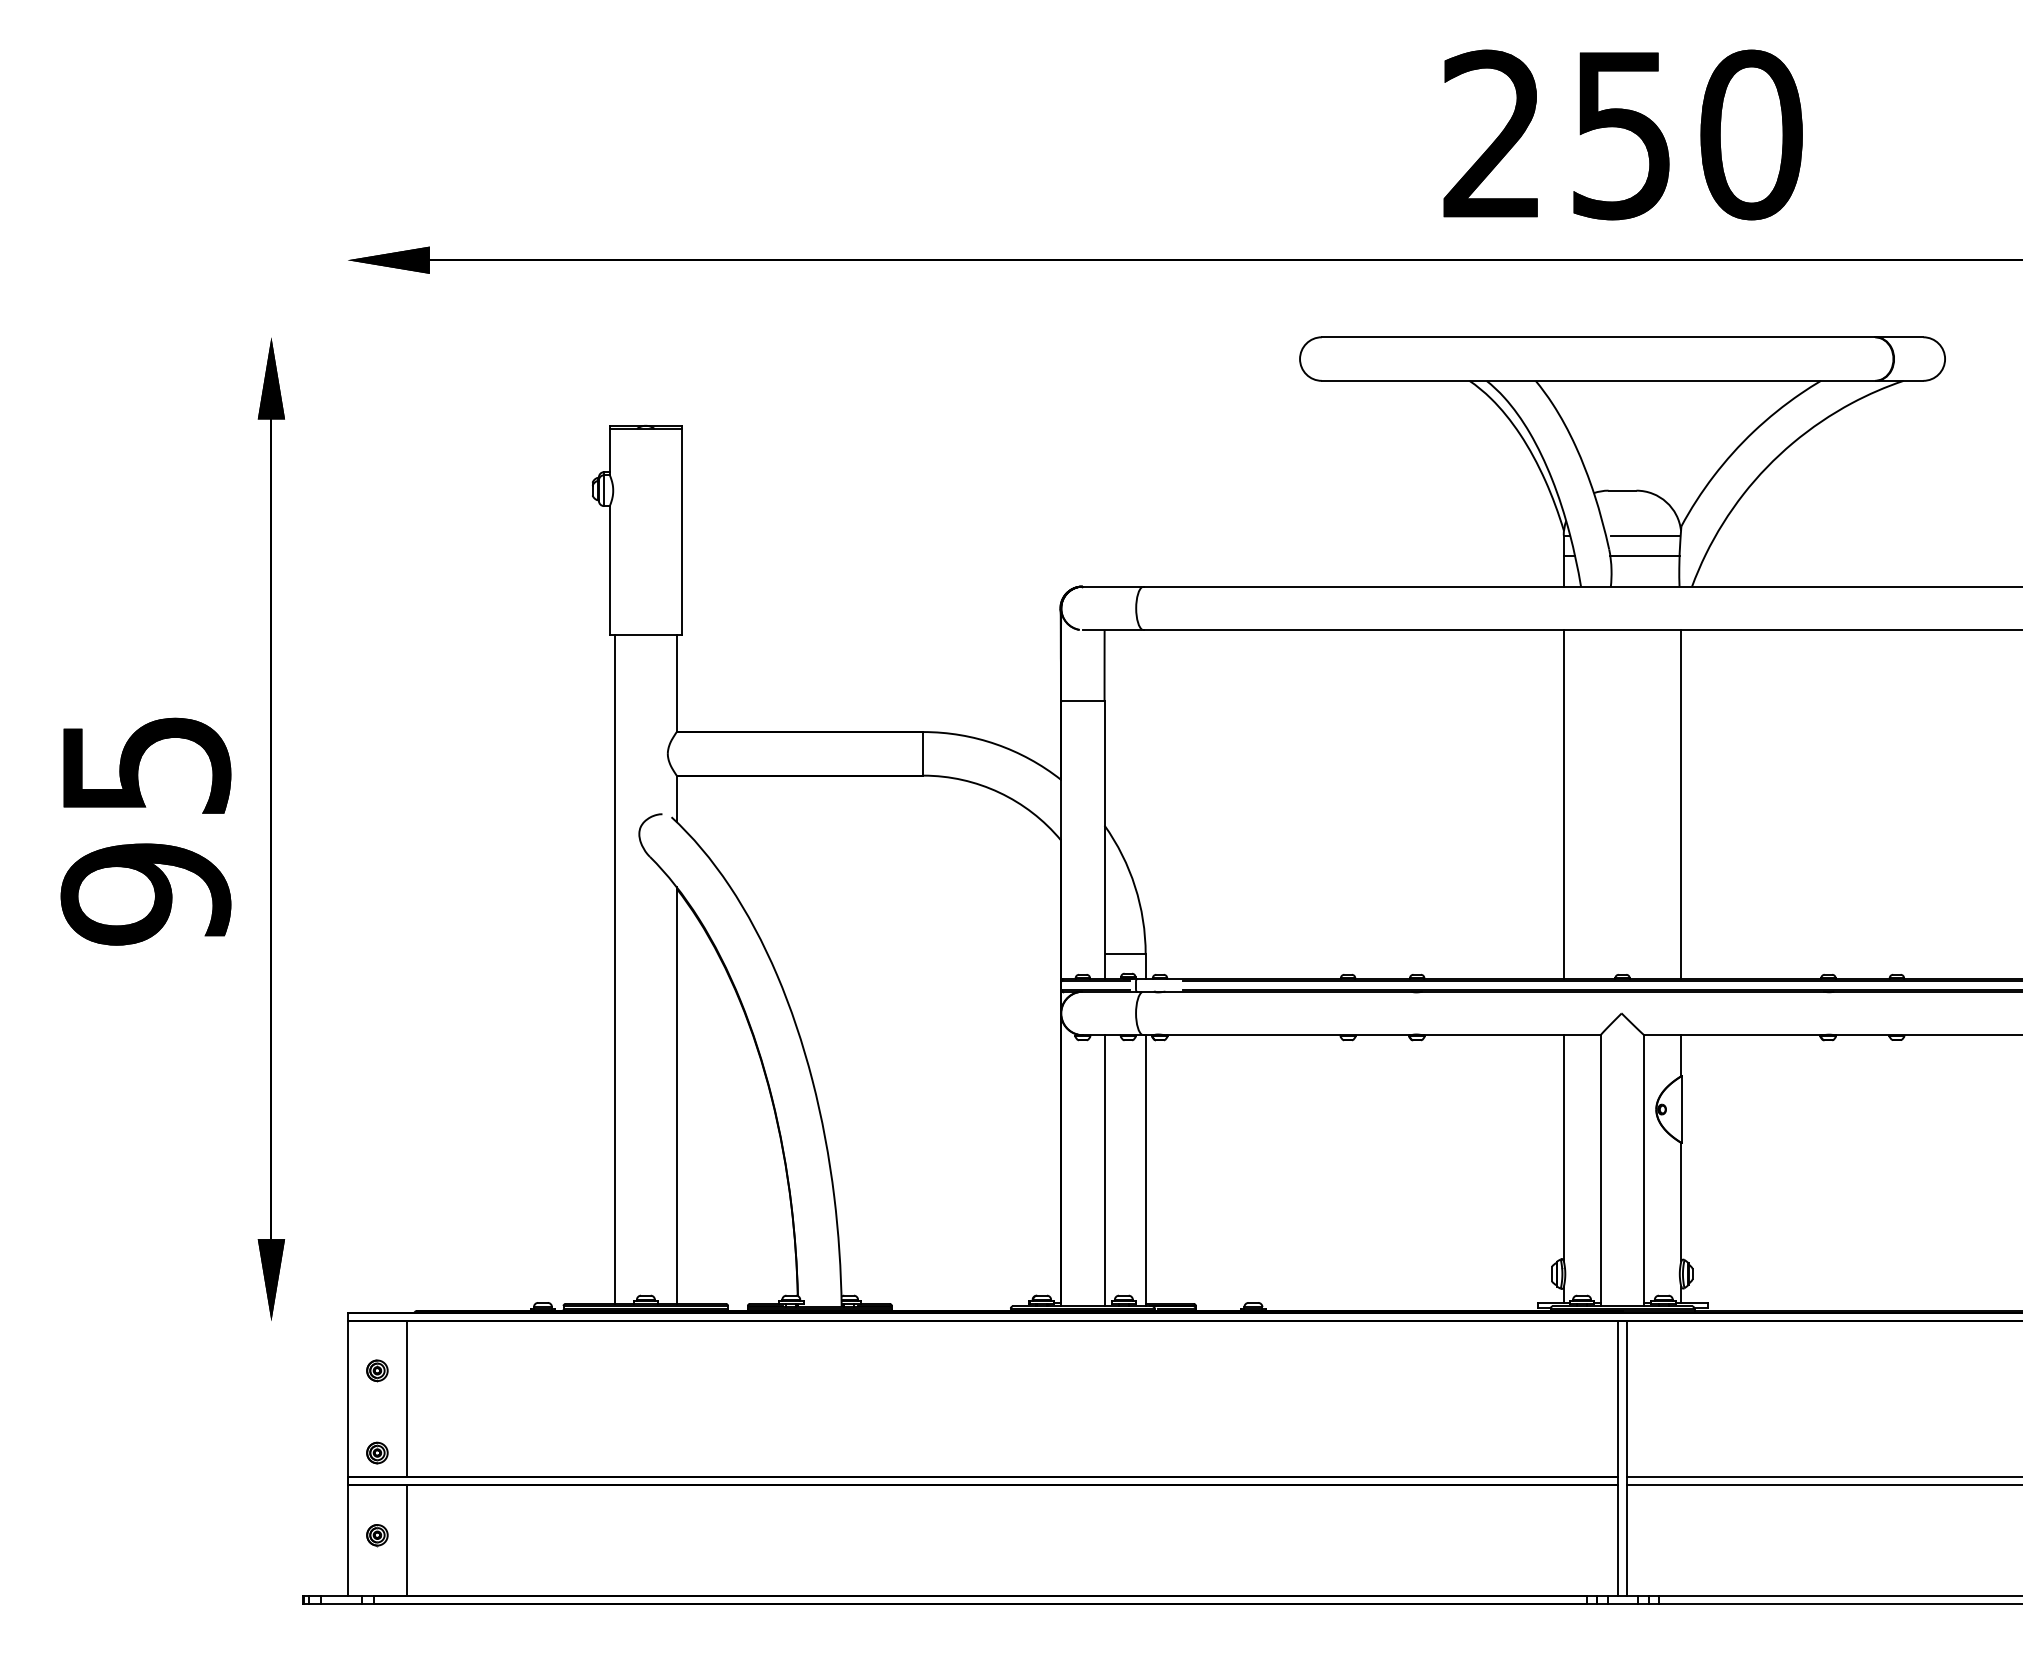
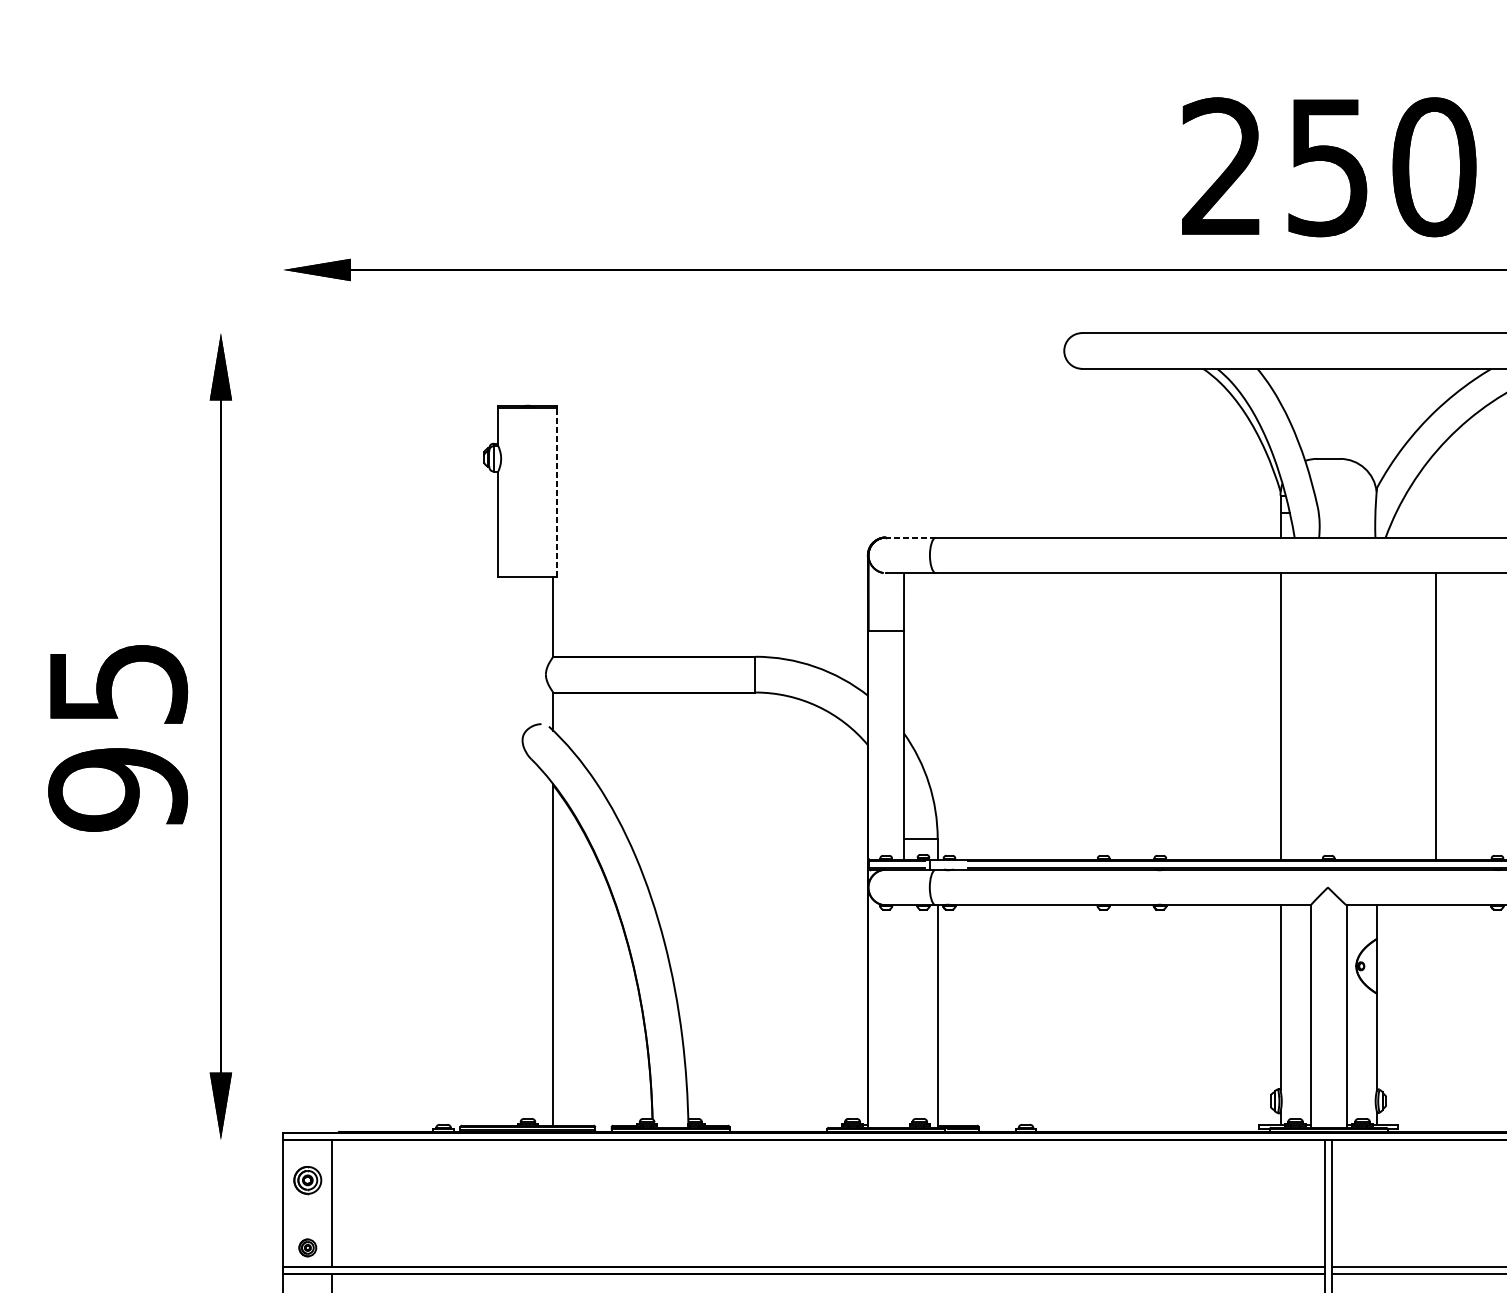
line: (681, 531) -> (557, 492), solid -> dashed
line: (1644, 535) -> (1346, 495), removed
line: (1644, 556) -> (1346, 512), removed
line: (1112, 586) -> (910, 537), solid -> dashed
line: (1681, 804) -> (1436, 716), moved
line: (614, 968) -> (502, 850), removed
line: (1104, 1170) -> (903, 1016), removed
part: (377, 1370) -> (307, 1180), size x1.6

